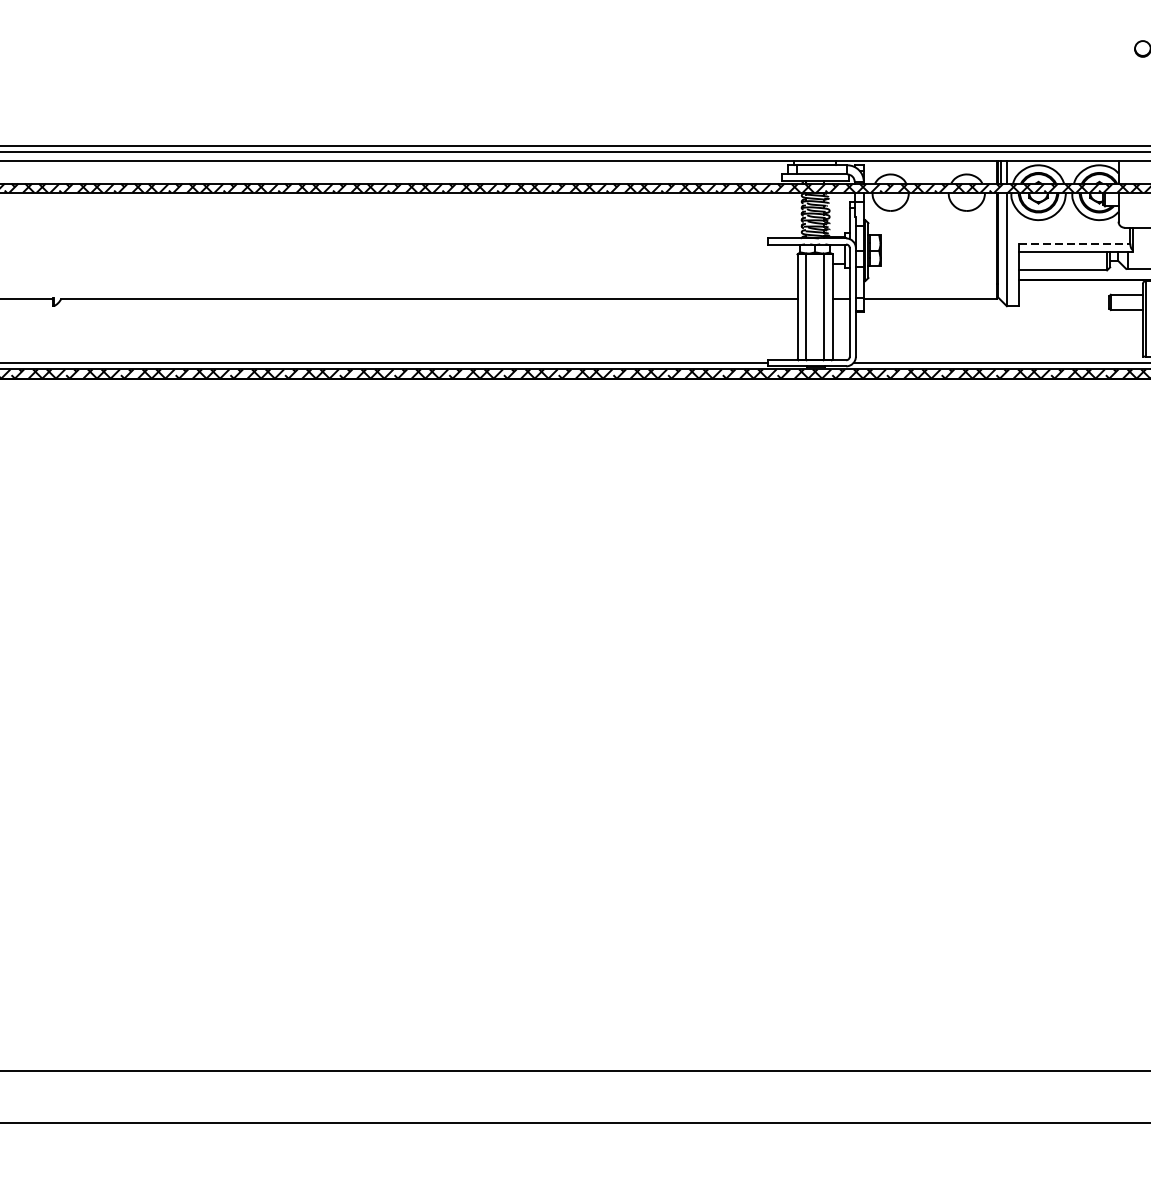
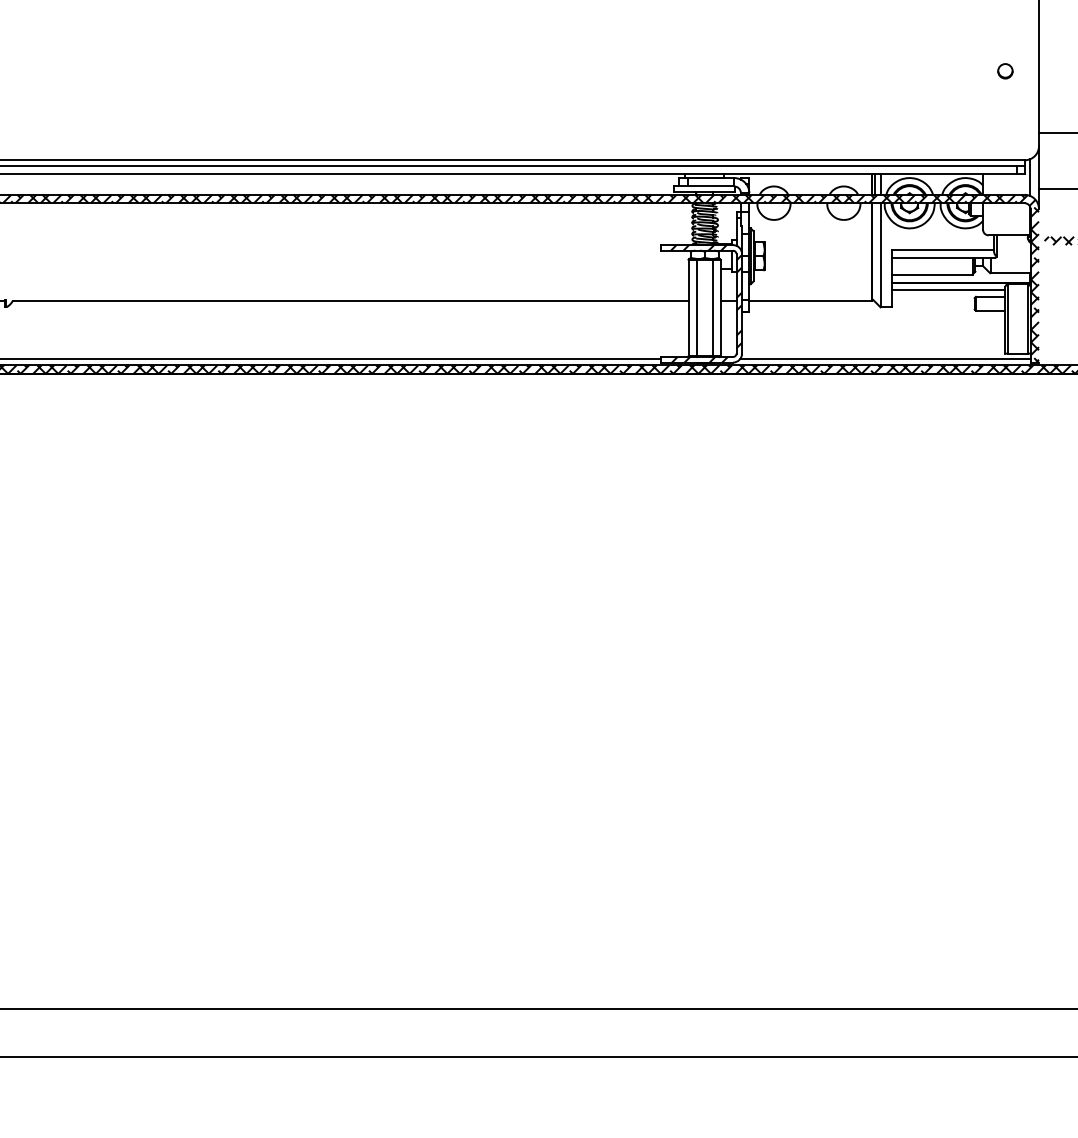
line: (1075, 243) -> (943, 249), dashed -> solid
line: (1080, 286) -> (948, 289), added
hatch: (817, 302) -> (706, 303), added

